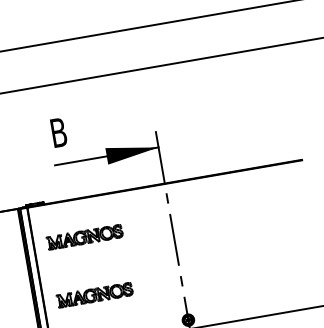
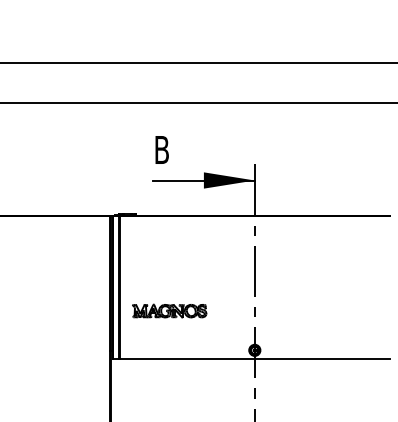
part: (84, 236) -> (169, 253), removed

